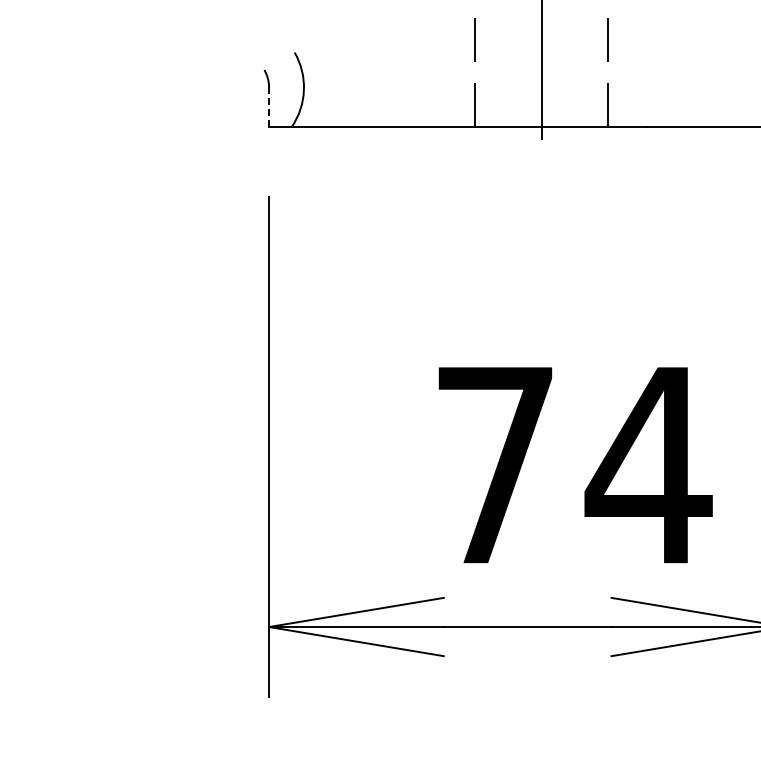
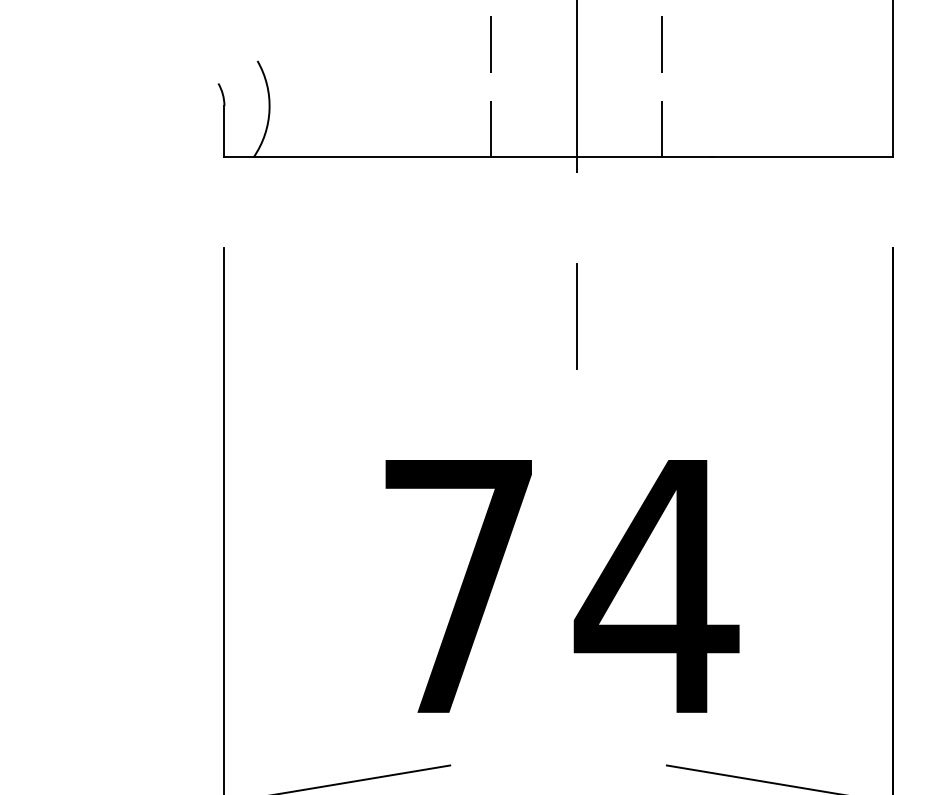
line: (269, 107) -> (225, 131), dashed -> solid
line: (541, 250) -> (576, 316), added
text: (575, 465) -> (562, 586), moved

